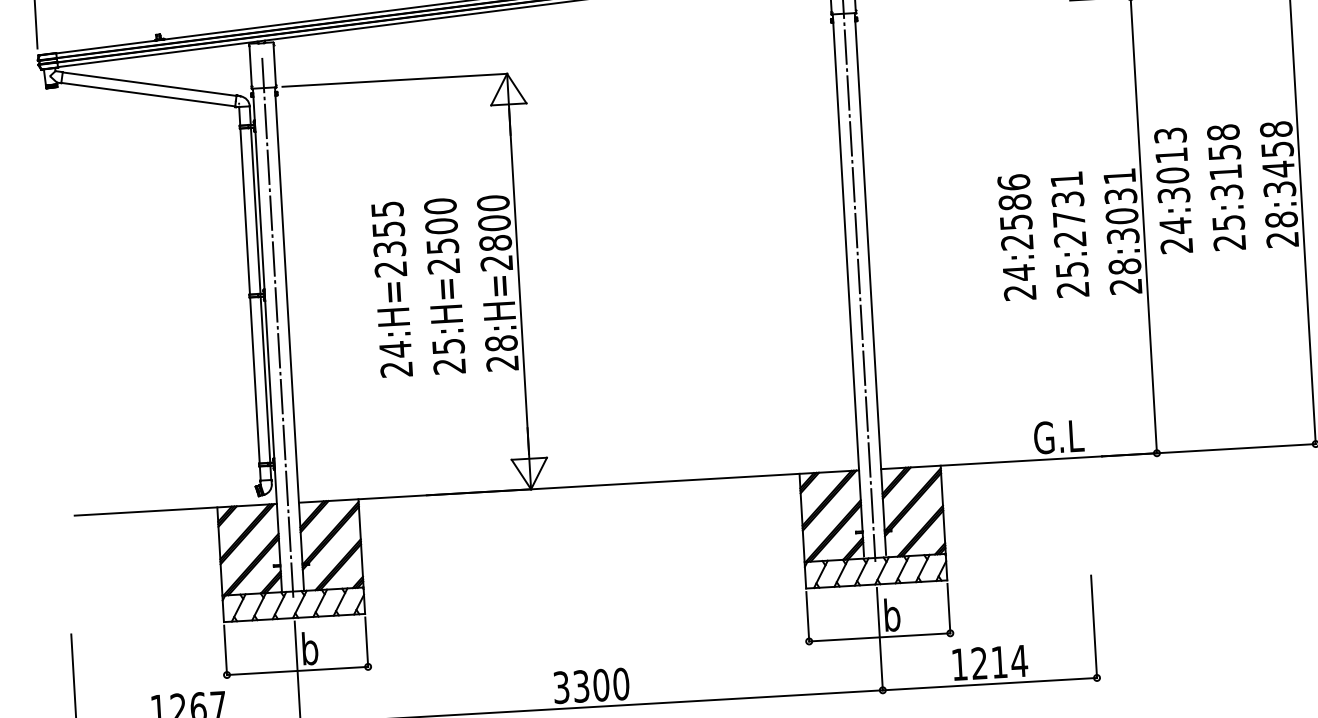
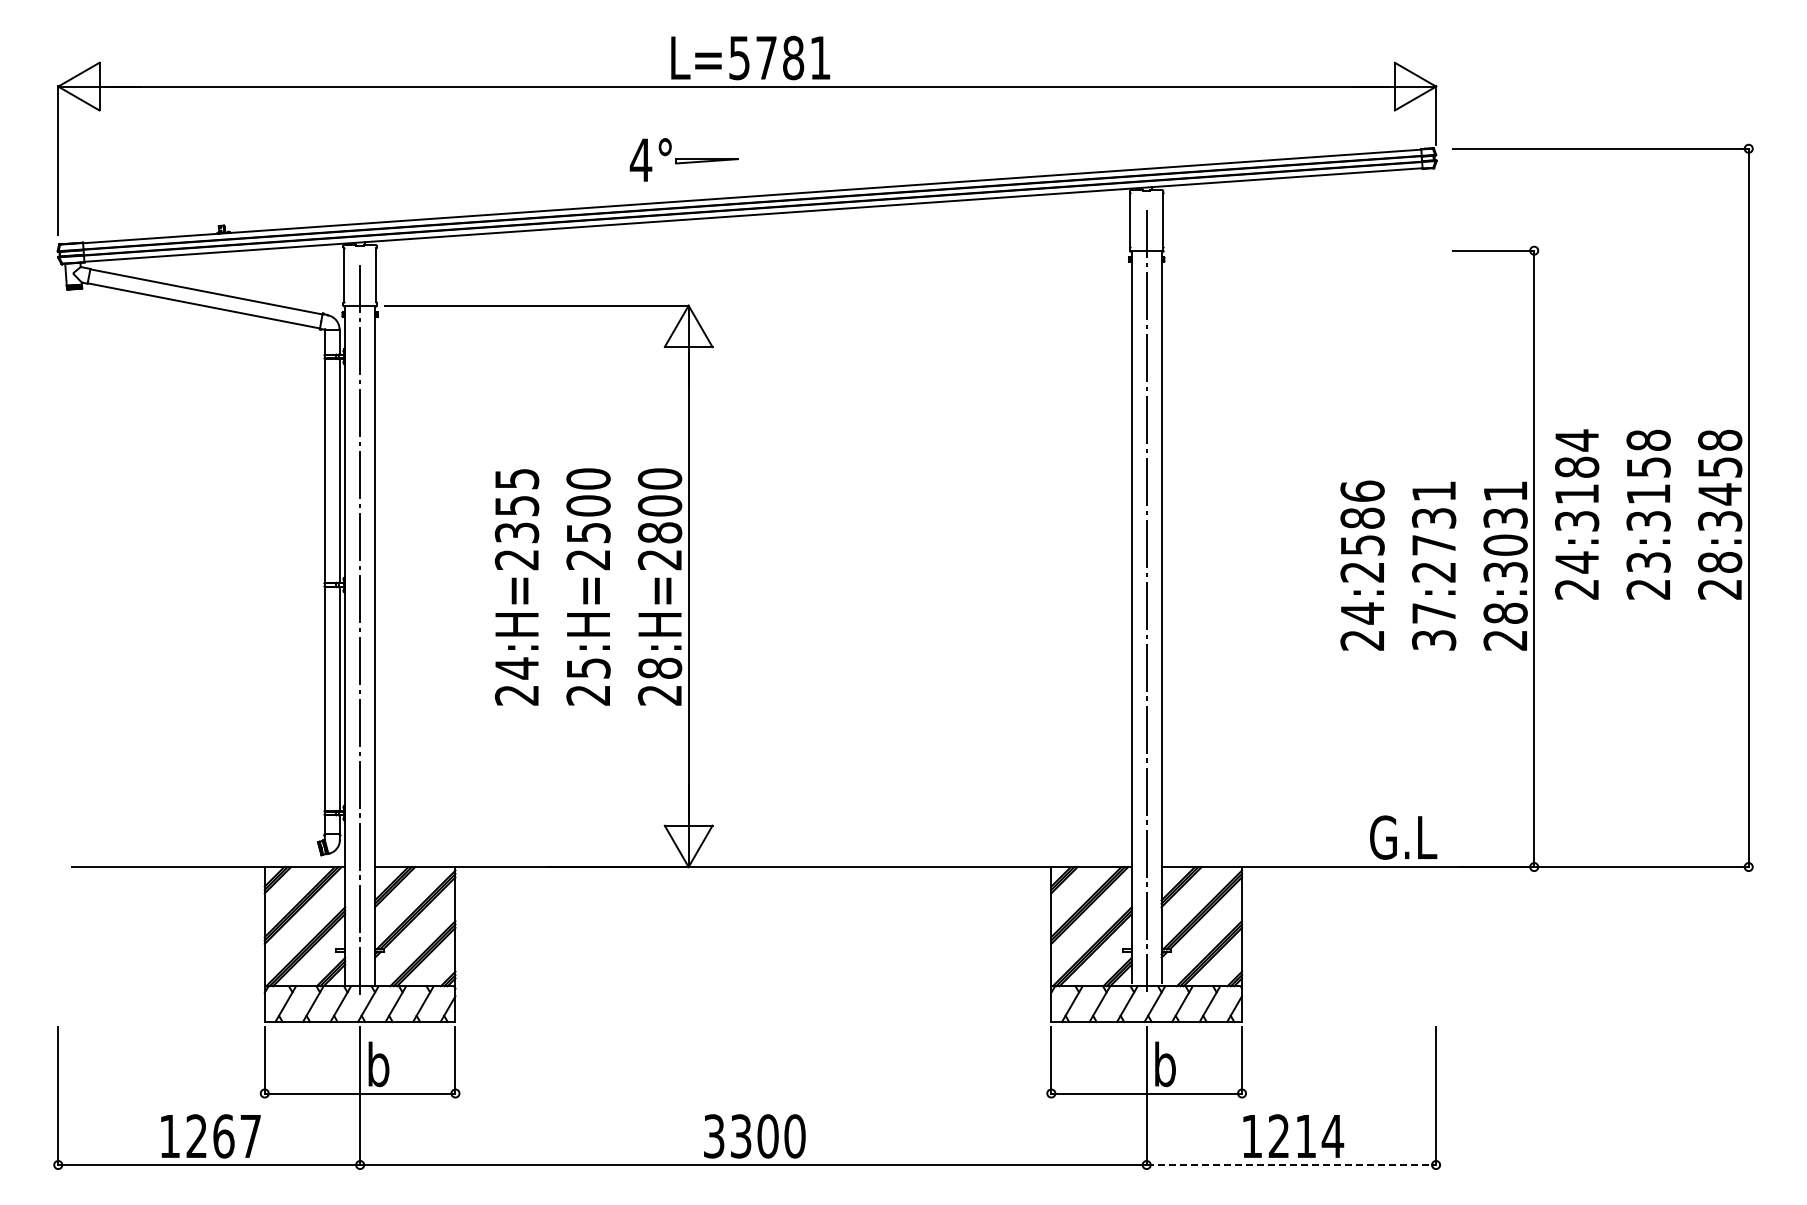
text: (1171, 154) -> (1577, 466), 24:3013 -> 24:3184
text: (1228, 222) -> (1648, 562), 25:3158 -> 23:3158
text: (1072, 279) -> (1434, 626), 25:2731 -> 37:2731
line: (990, 684) -> (1291, 1165), solid -> dashed

